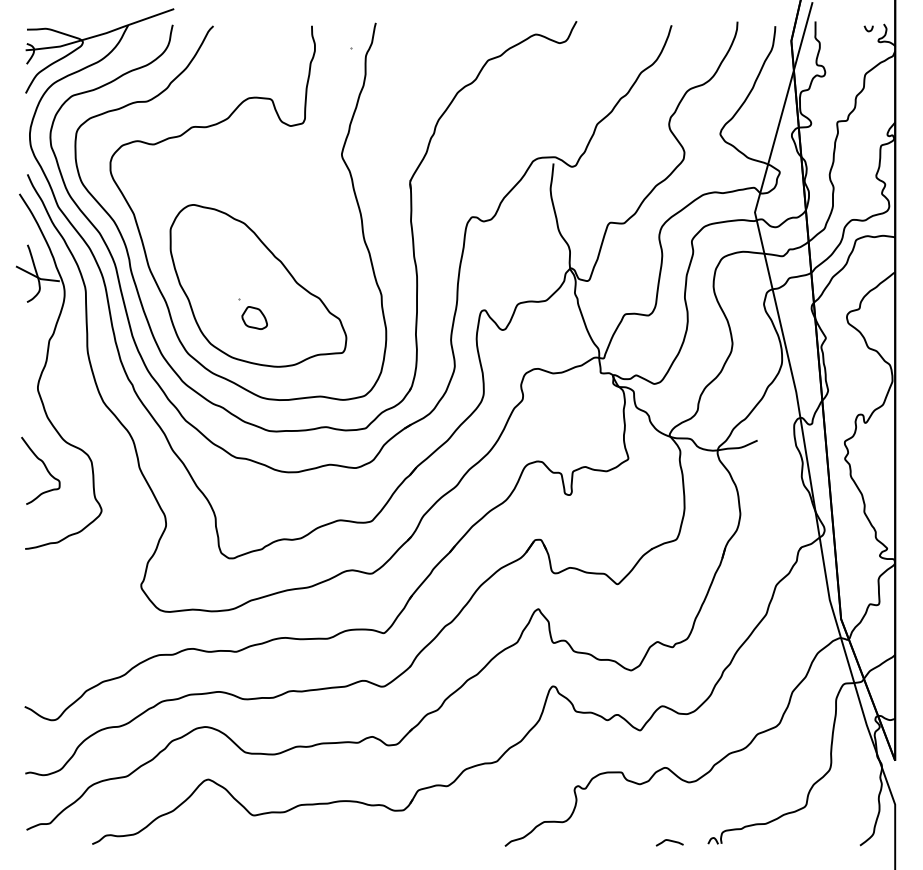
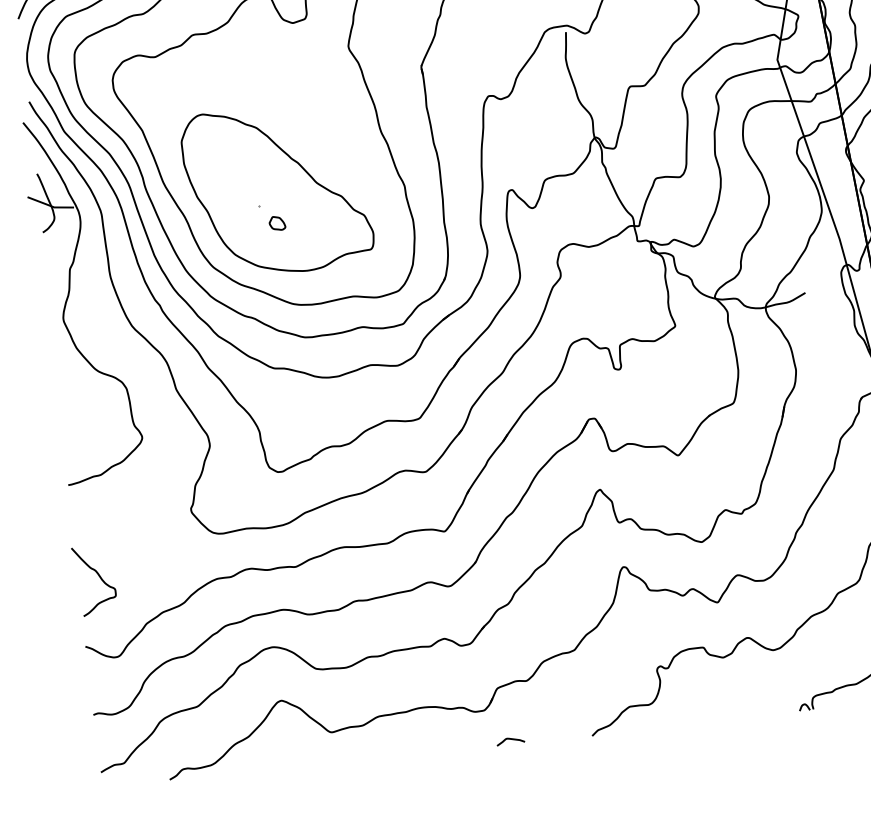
part: (254, 317) -> (277, 222), size x0.6
curve: (45, 468) -> (99, 577), moved
curve: (669, 841) -> (510, 739), moved

